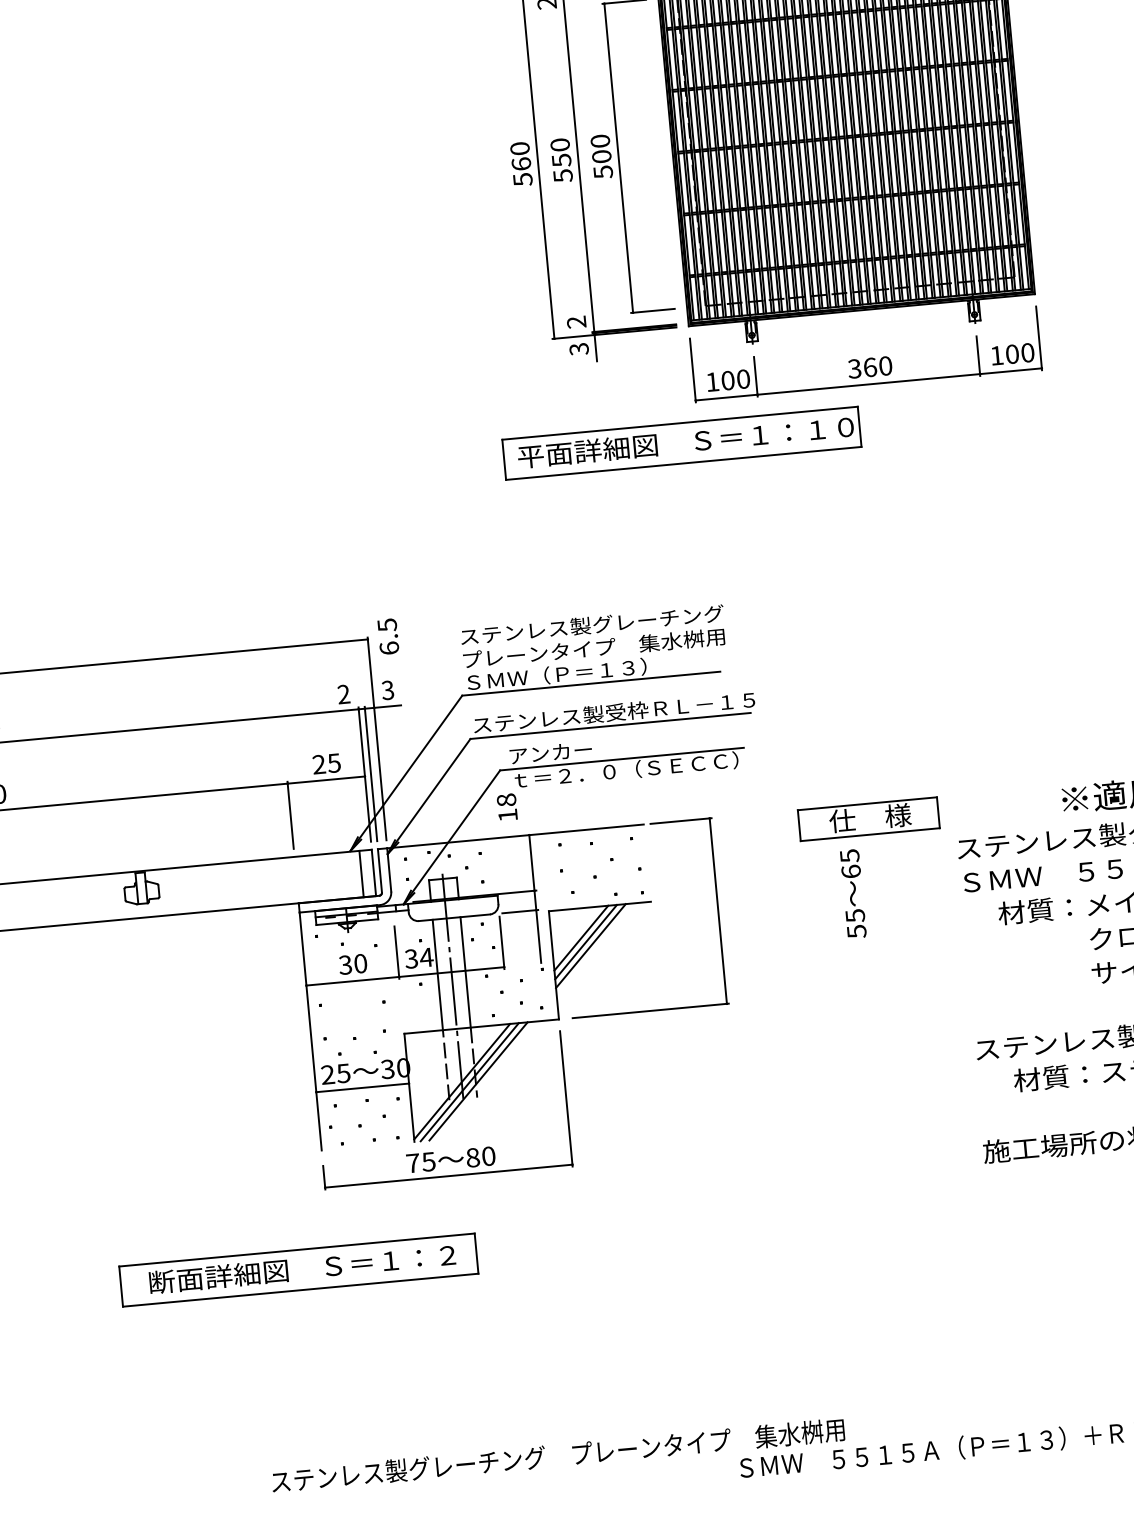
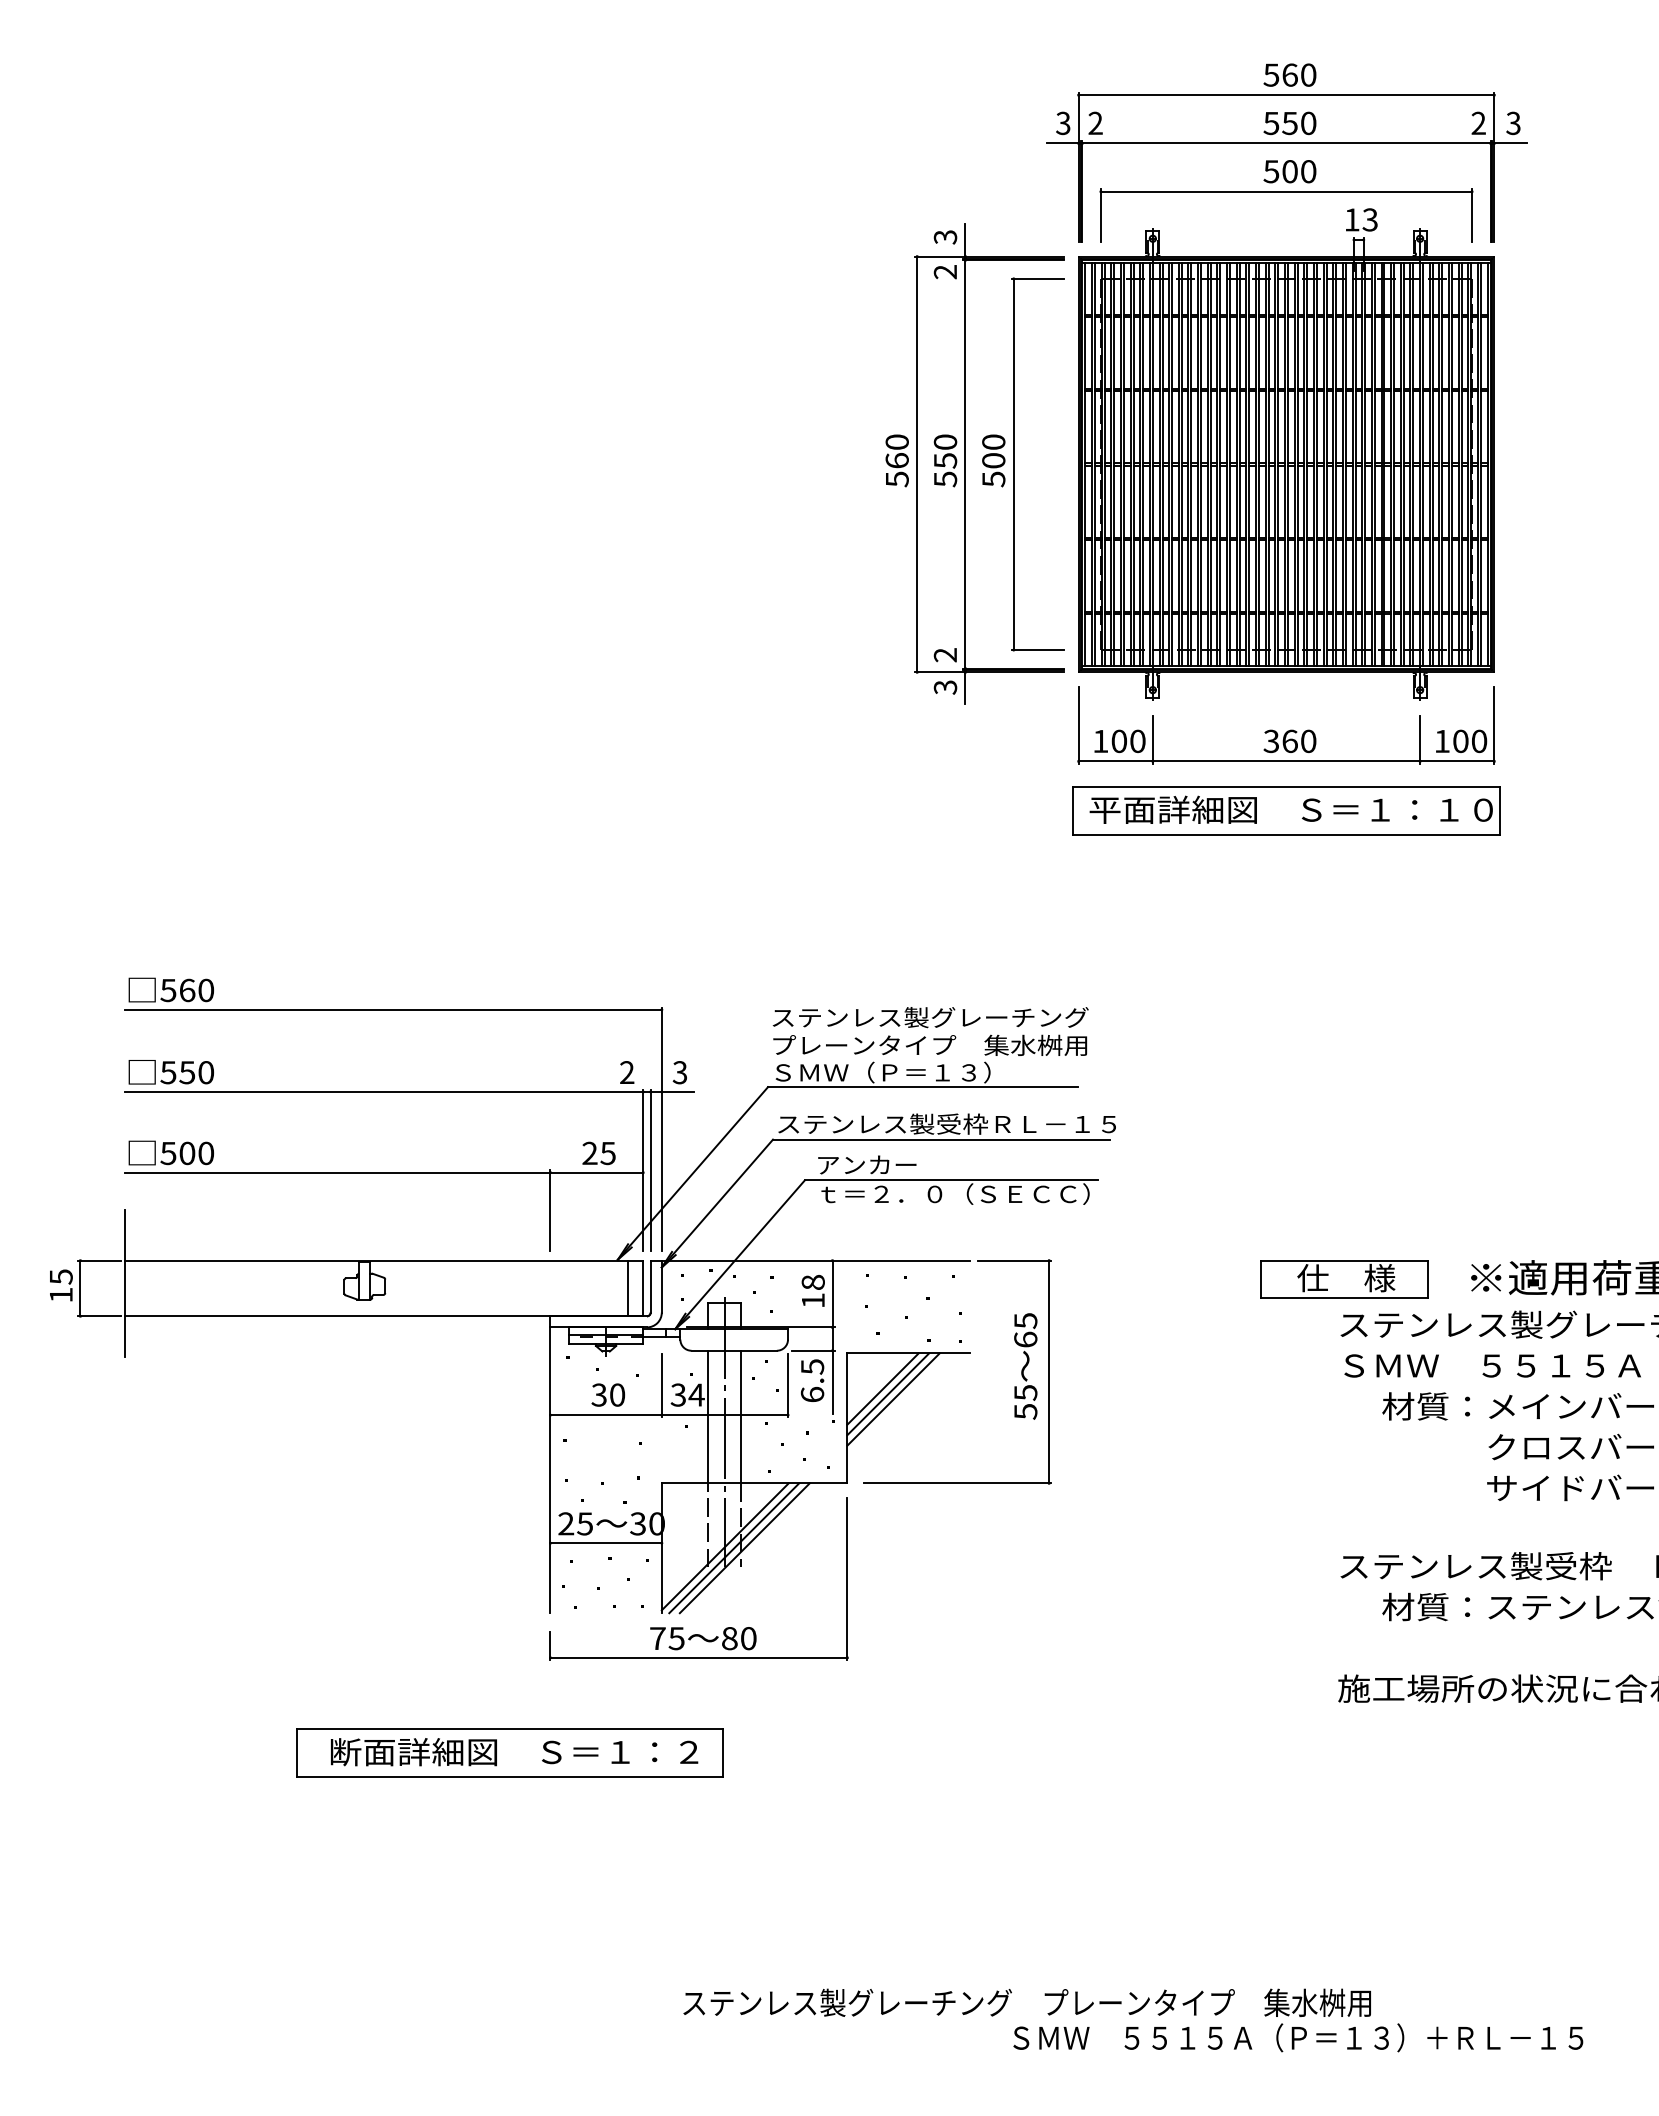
part: (681, 442) -> (1286, 810), moved
text: (388, 636) -> (812, 1380), moved
text: (506, 806) -> (812, 1290), moved
part: (868, 819) -> (1344, 1279), moved
text: (853, 894) -> (1025, 1366), moved
text: (557, 1455) -> (1026, 2002), moved

